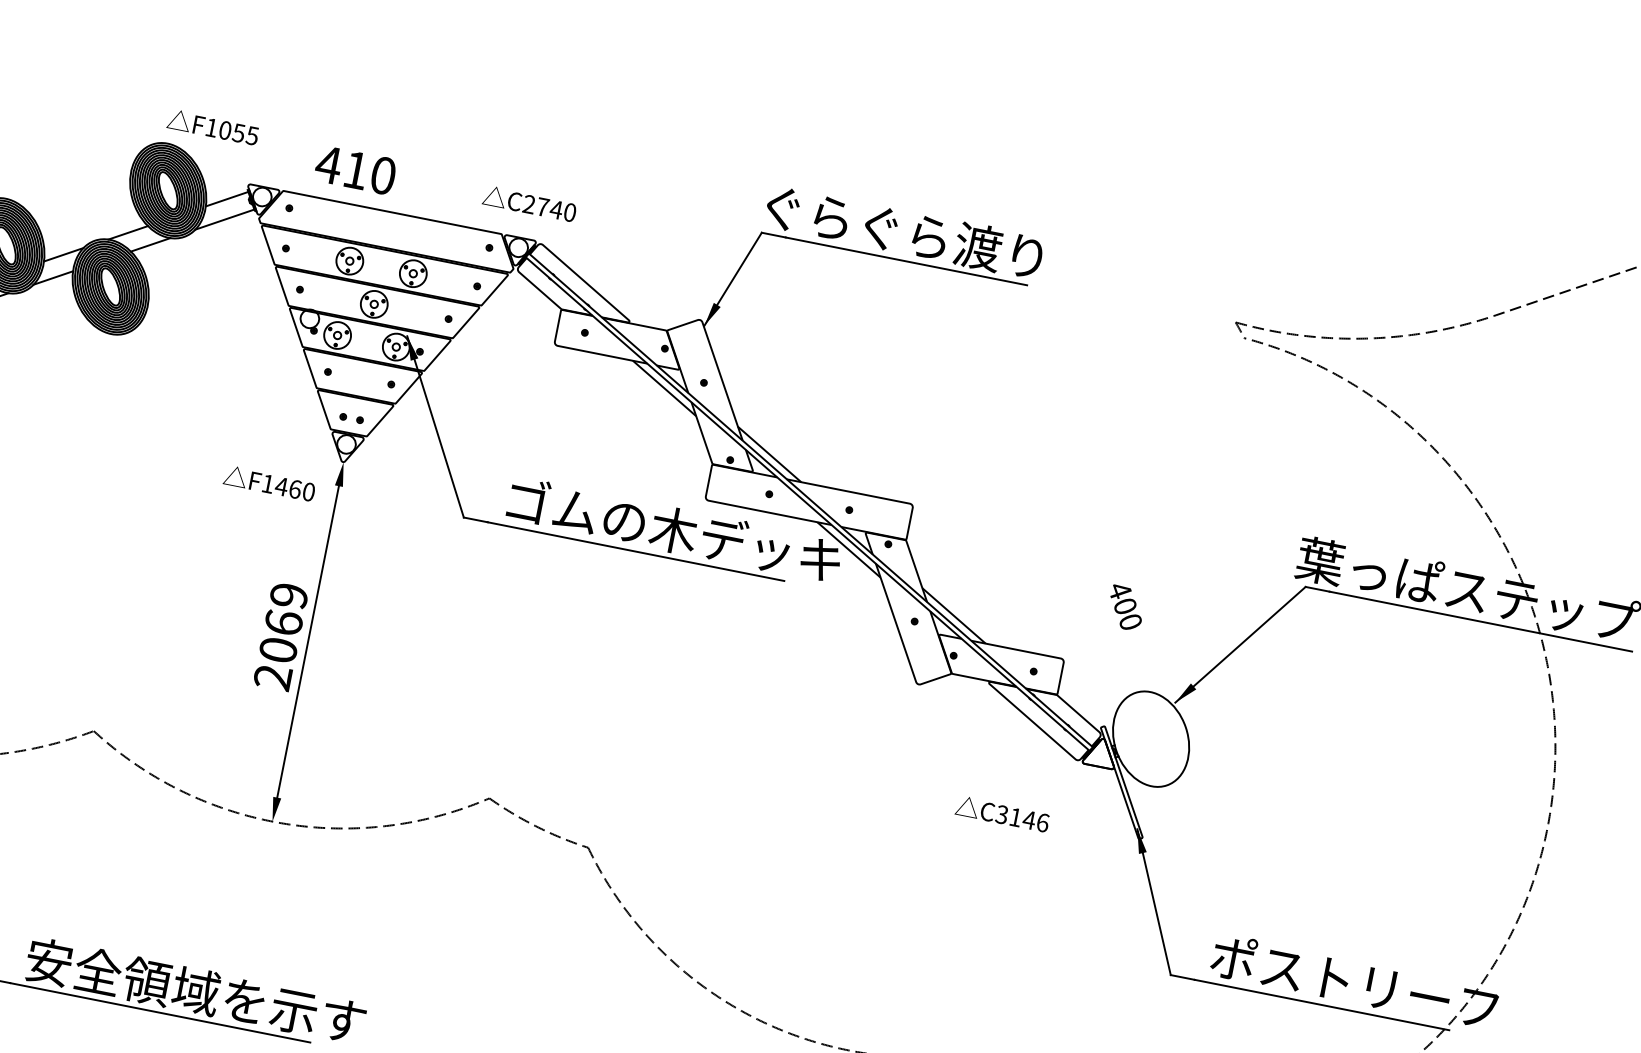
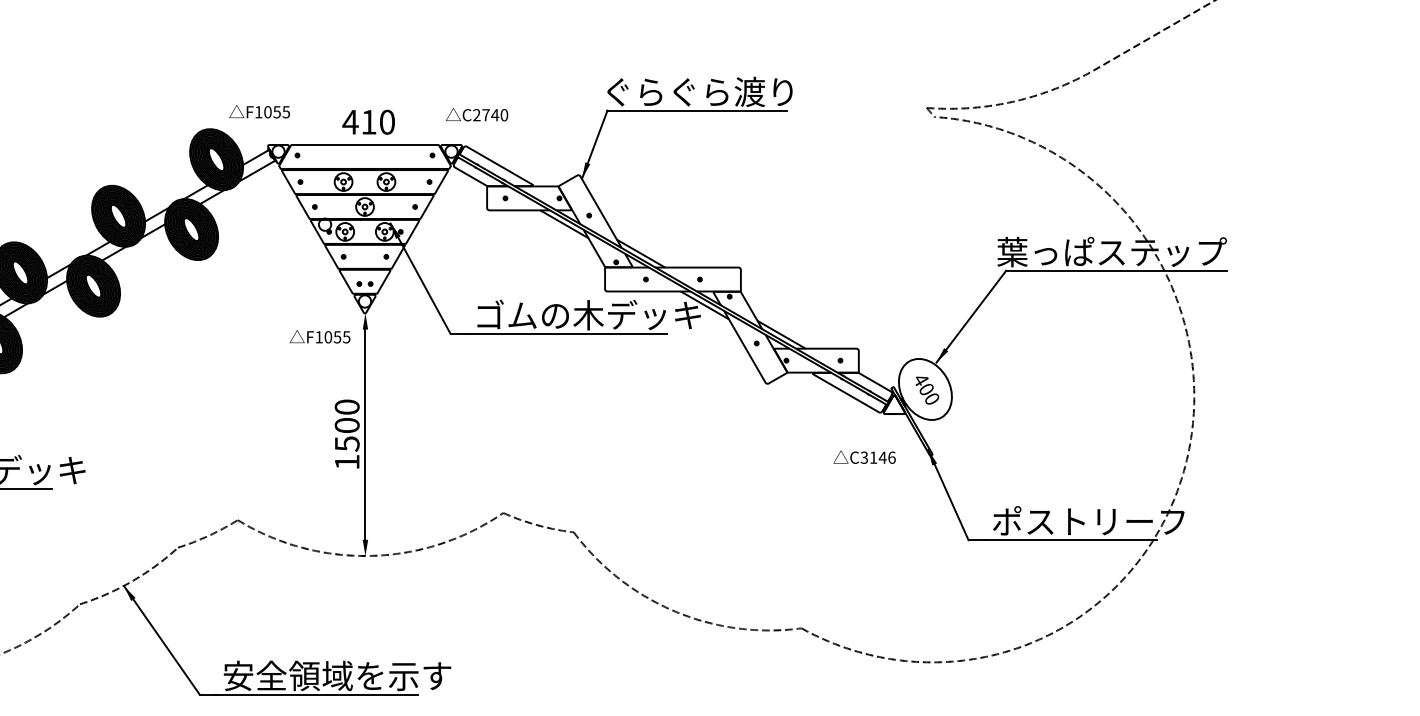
text: (213, 126) -> (259, 111), moved
text: (355, 169) -> (368, 121), moved
text: (530, 203) -> (477, 114), moved
text: (295, 489) -> (337, 337), F1460 -> F1055
text: (1126, 608) -> (927, 390), moved
text: (280, 636) -> (346, 434), 2069 -> 1500
text: (1002, 812) -> (864, 456), moved

